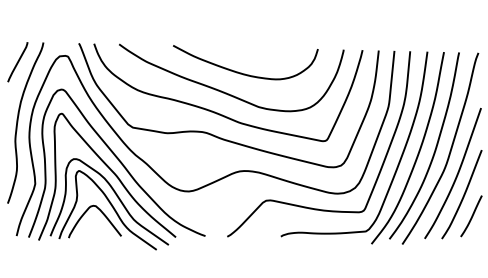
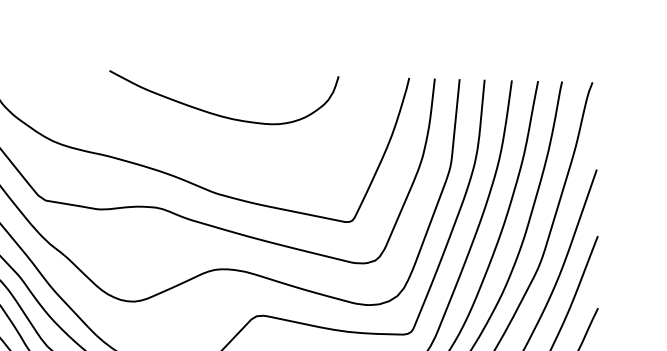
curve: (224, 91) -> (190, 143), removed

